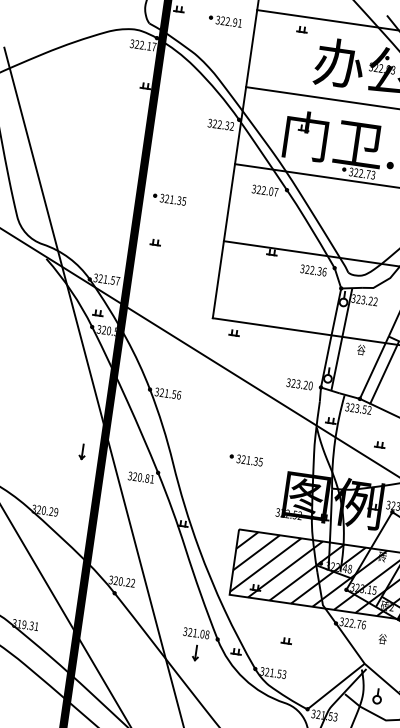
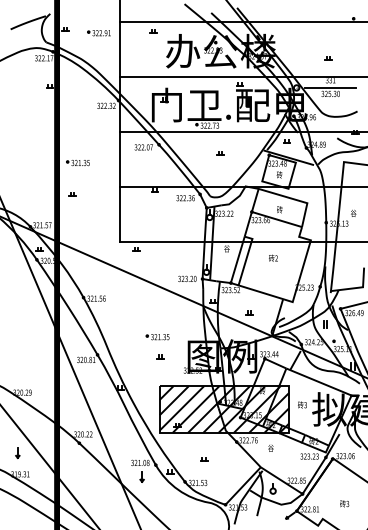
part: (371, 214) -> (220, 153), added
part: (82, 452) -> (17, 453), moved
part: (246, 487) -> (160, 356), added

